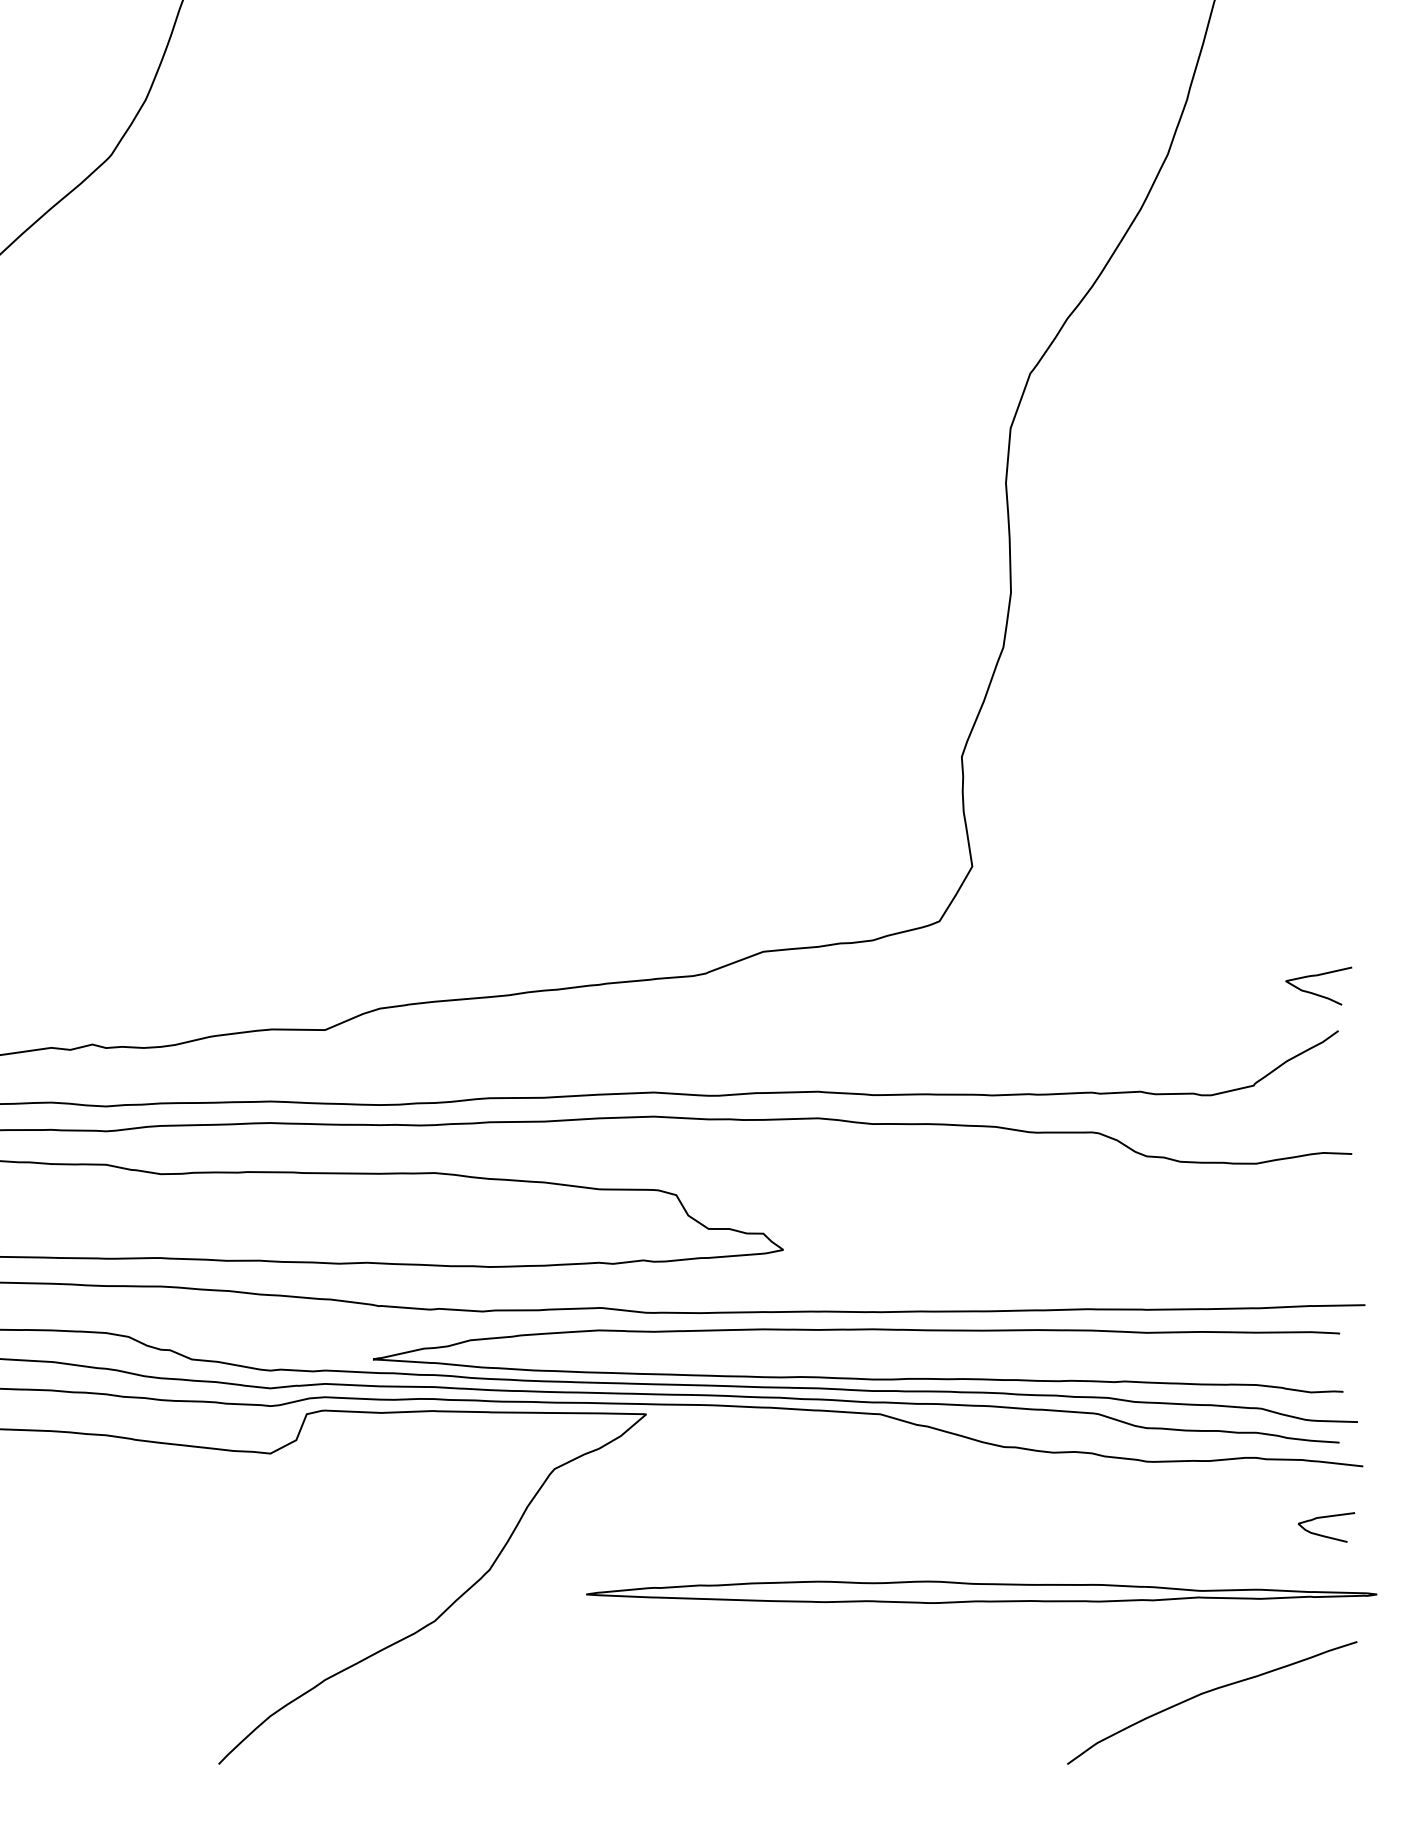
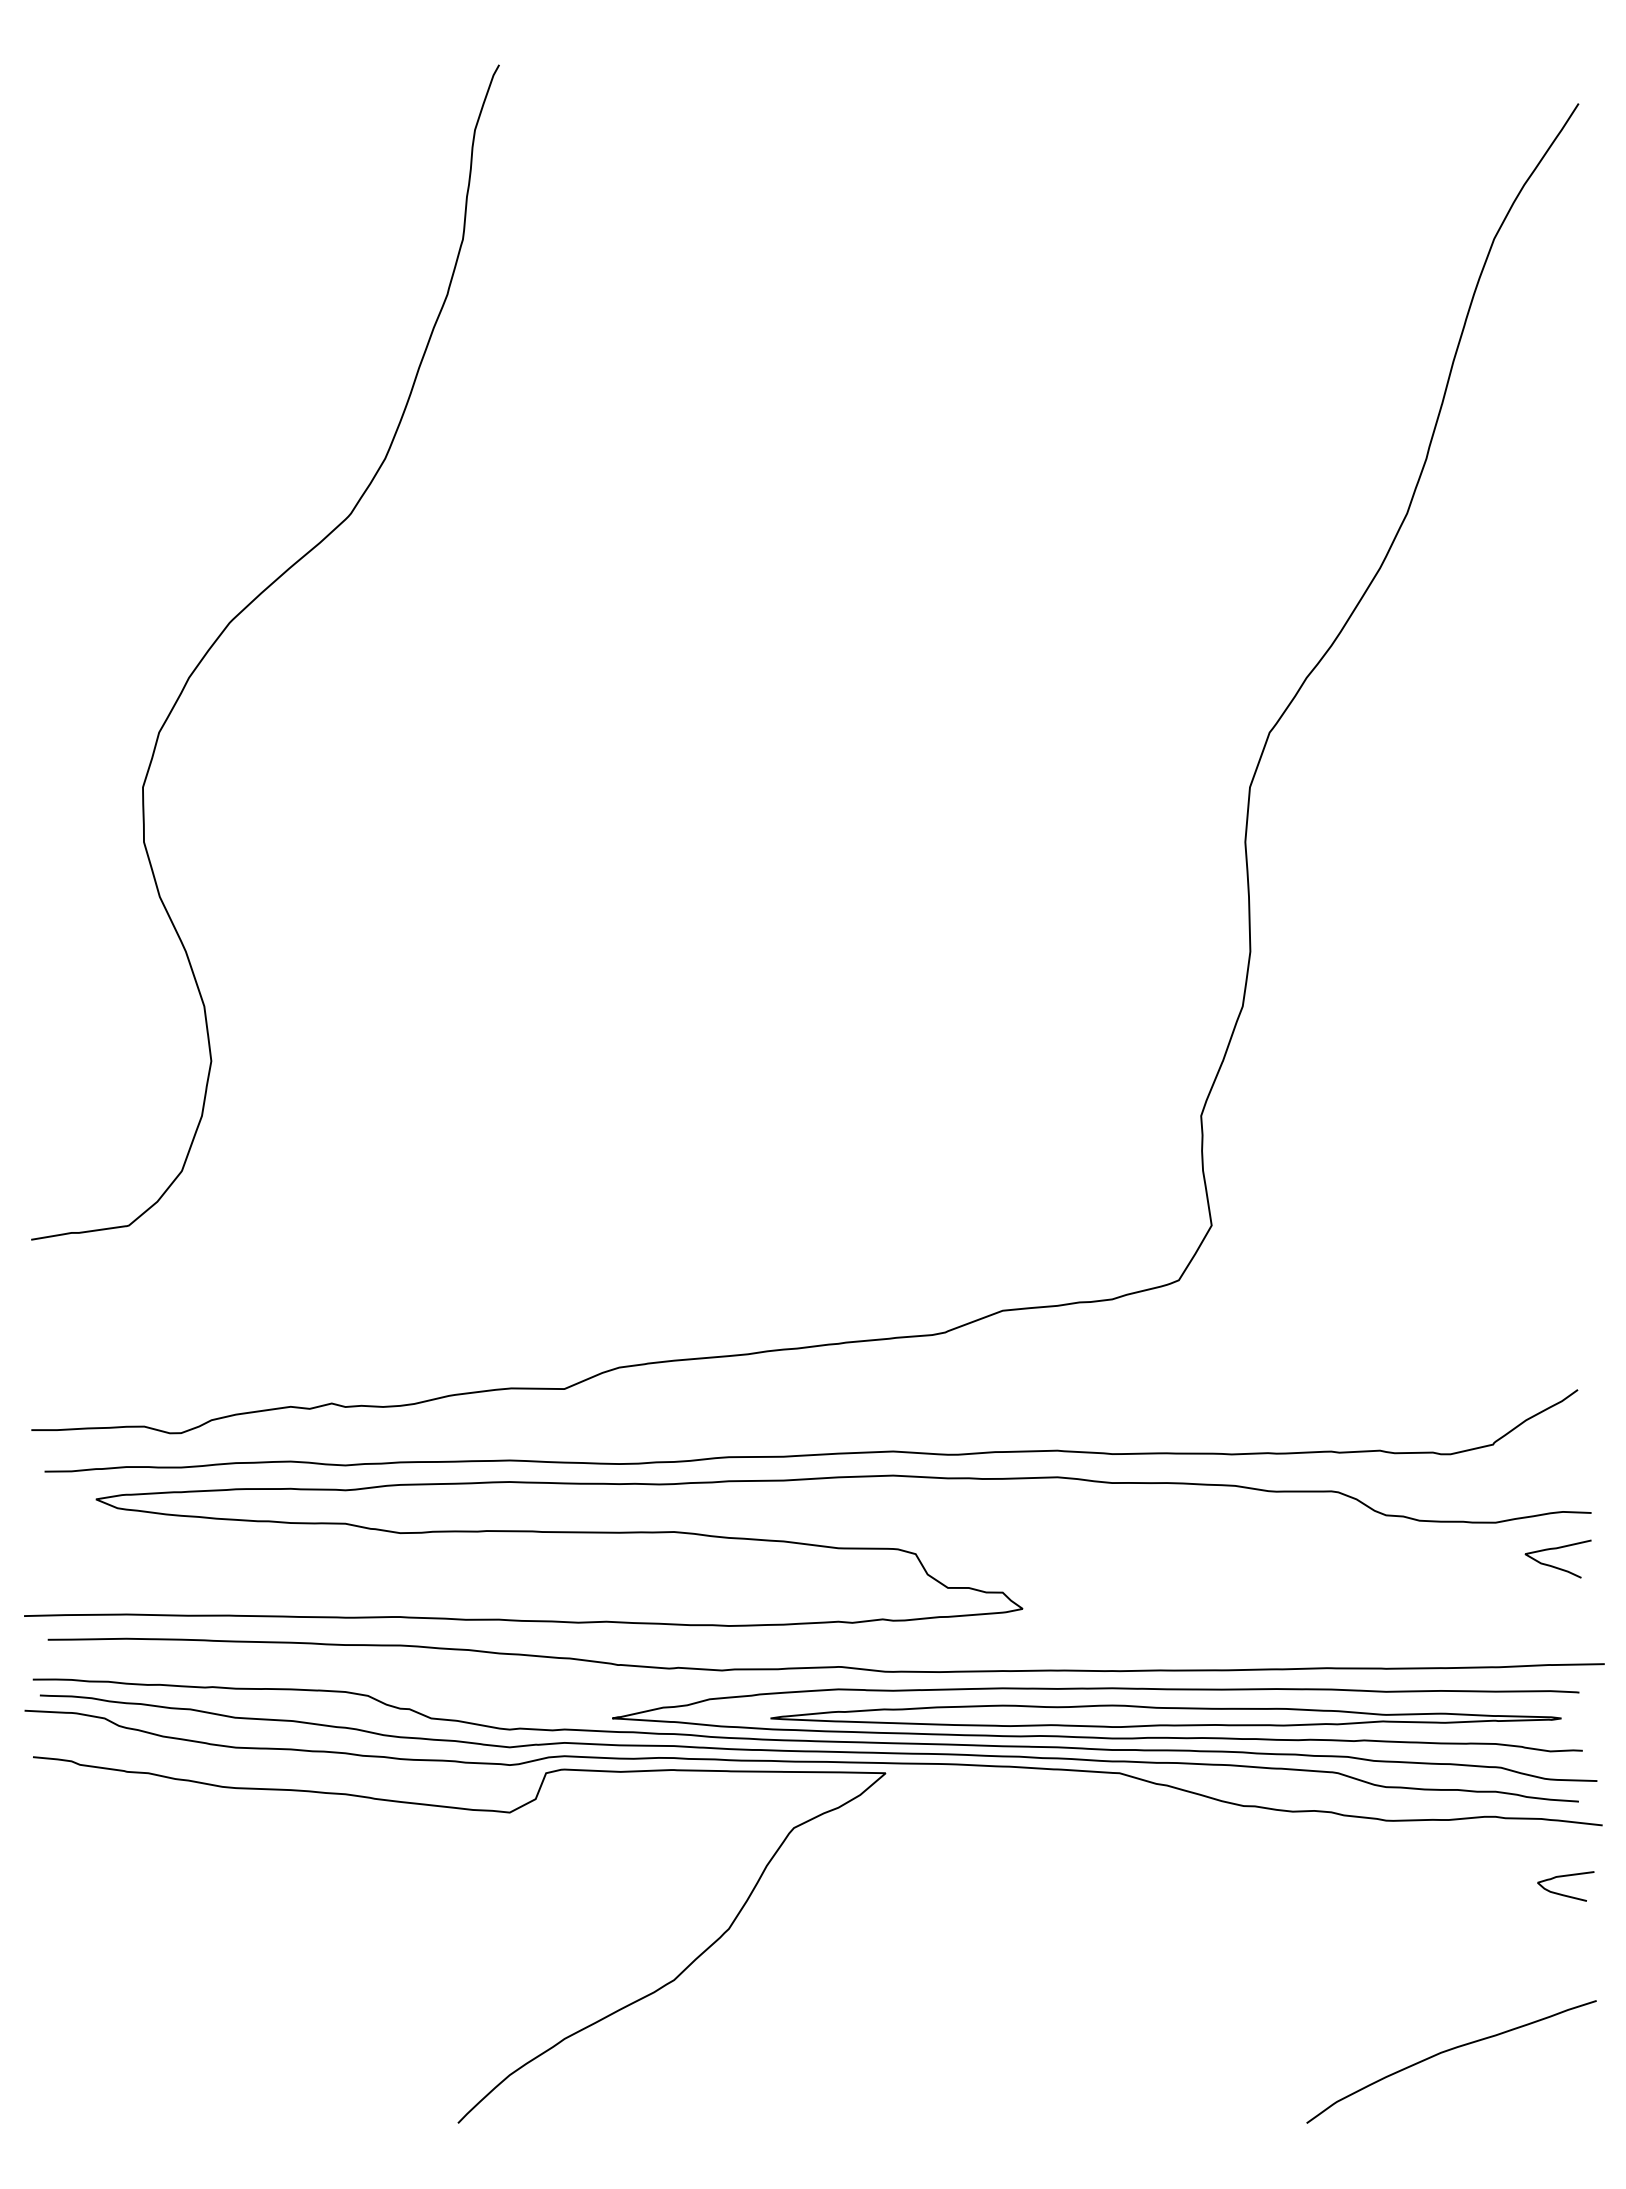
curve: (1317, 993) -> (1556, 1566), moved
part: (981, 1591) -> (1165, 1715), moved

